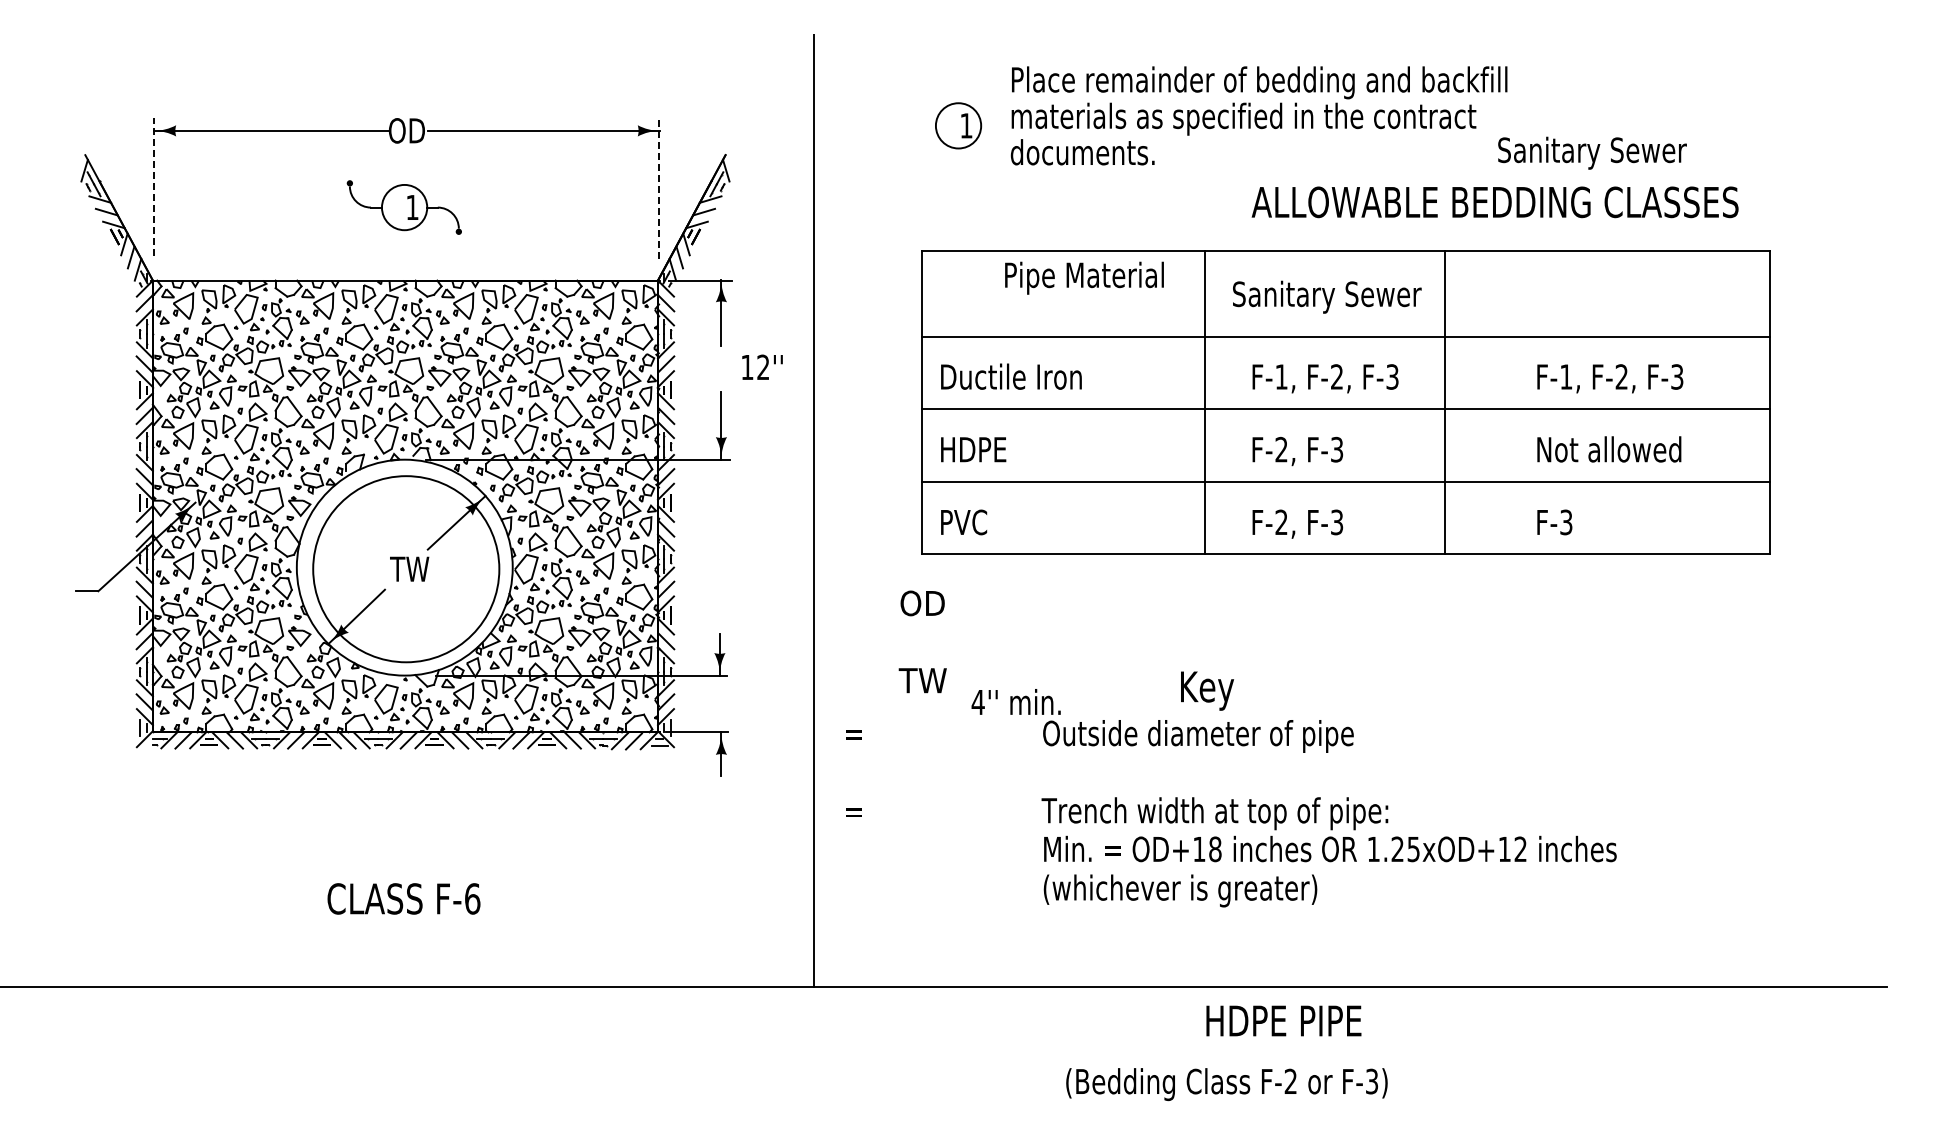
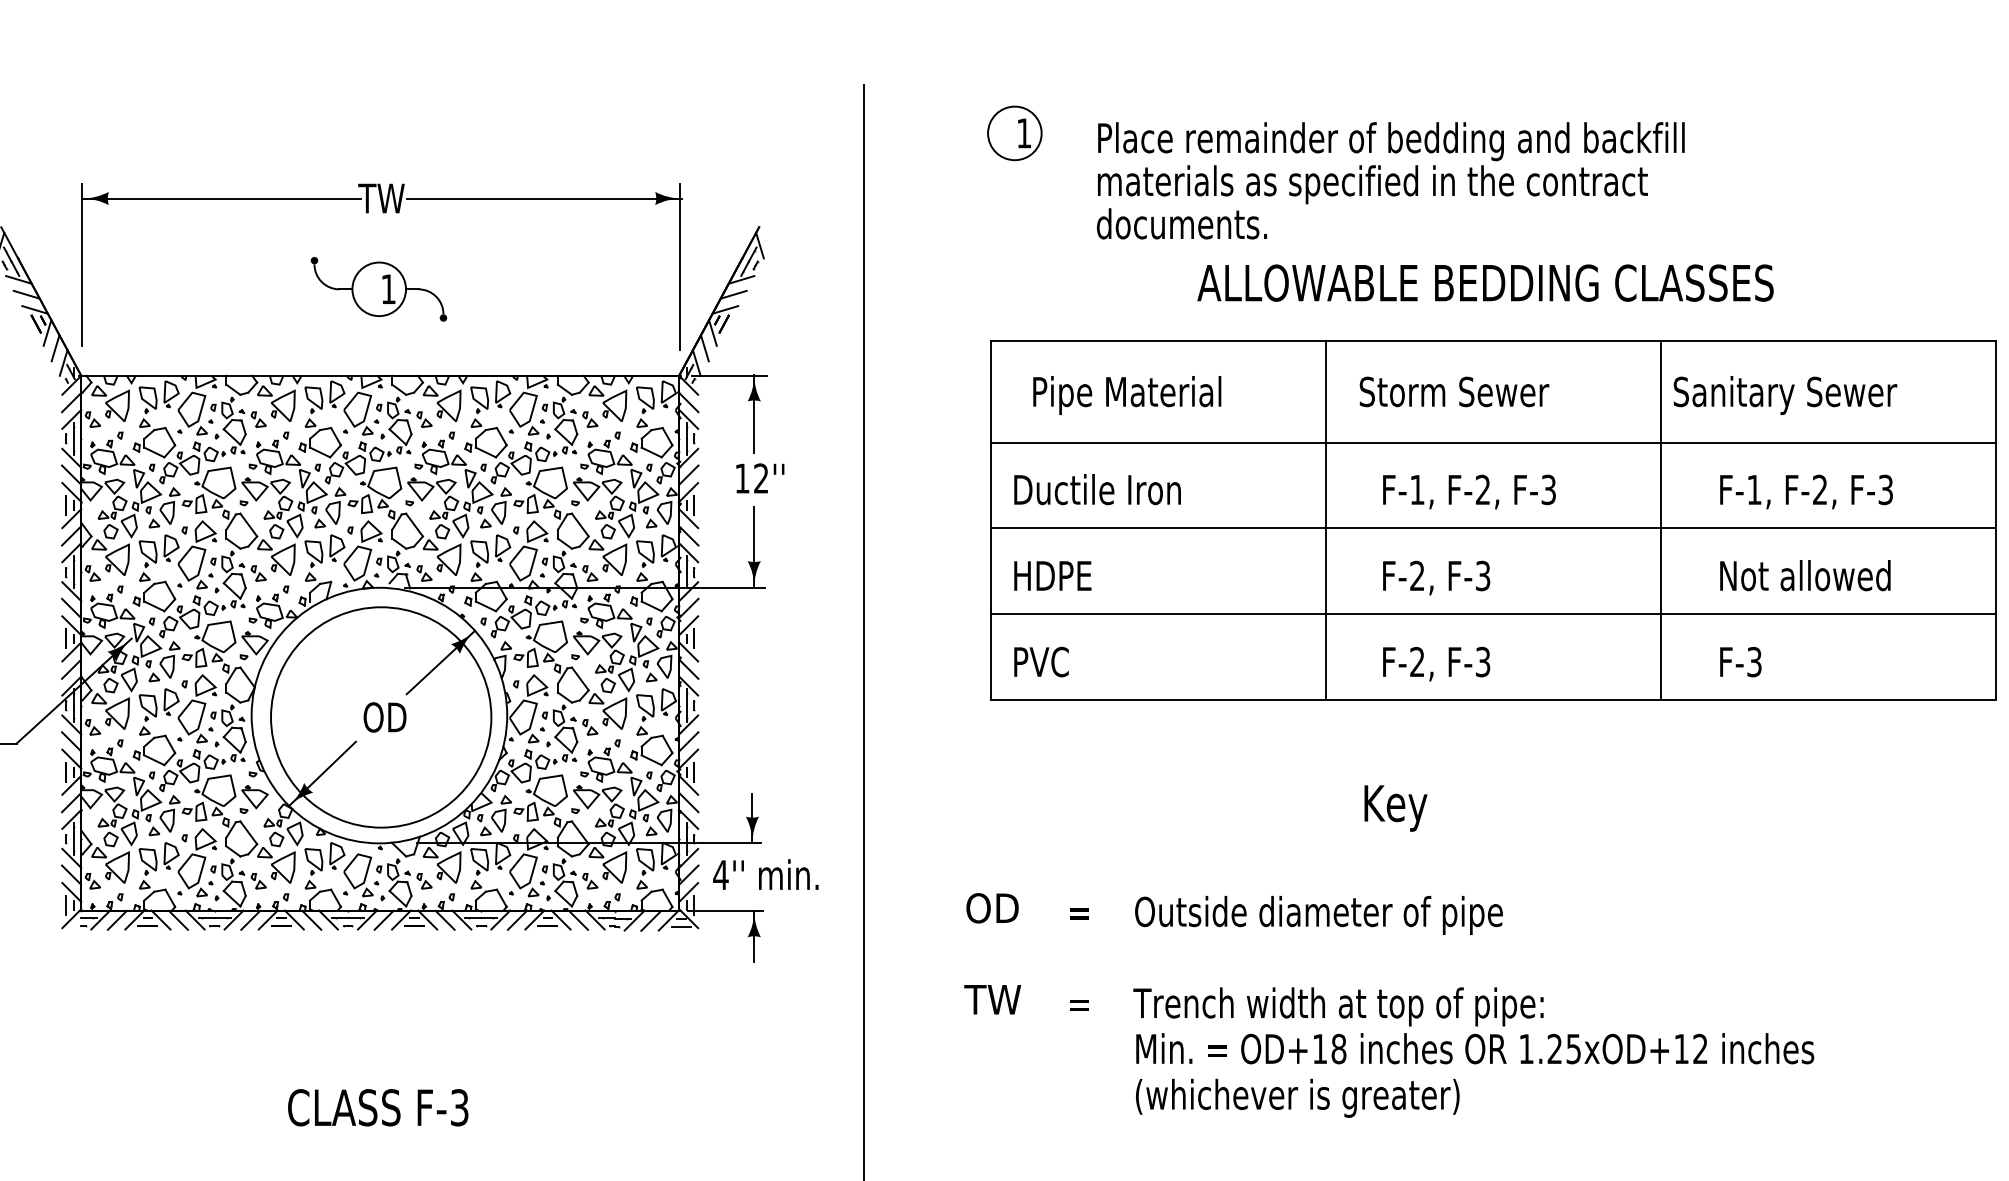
part: (958, 125) -> (1014, 132), moved
text: (406, 130) -> (381, 198), OD -> TW
text: (1592, 152) -> (1785, 394), moved
line: (153, 187) -> (81, 265), dashed -> solid
line: (658, 188) -> (679, 266), dashed -> solid
text: (1494, 202) -> (1484, 283), moved
text: (1084, 277) -> (1127, 394), moved
text: (1334, 296) -> (1480, 394), Sanitary Sewer -> Storm Sewer
text: (762, 366) -> (760, 477), moved
line: (1445, 402) -> (1661, 520), moved
text: (409, 569) -> (385, 717), TW -> OD
text: (922, 641) -> (992, 953), moved
text: (1207, 690) -> (1395, 807), moved
text: (1015, 701) -> (765, 874), moved
text: (853, 773) -> (1078, 959), moved
text: (472, 898) -> (459, 1107), F-6 -> F-3

